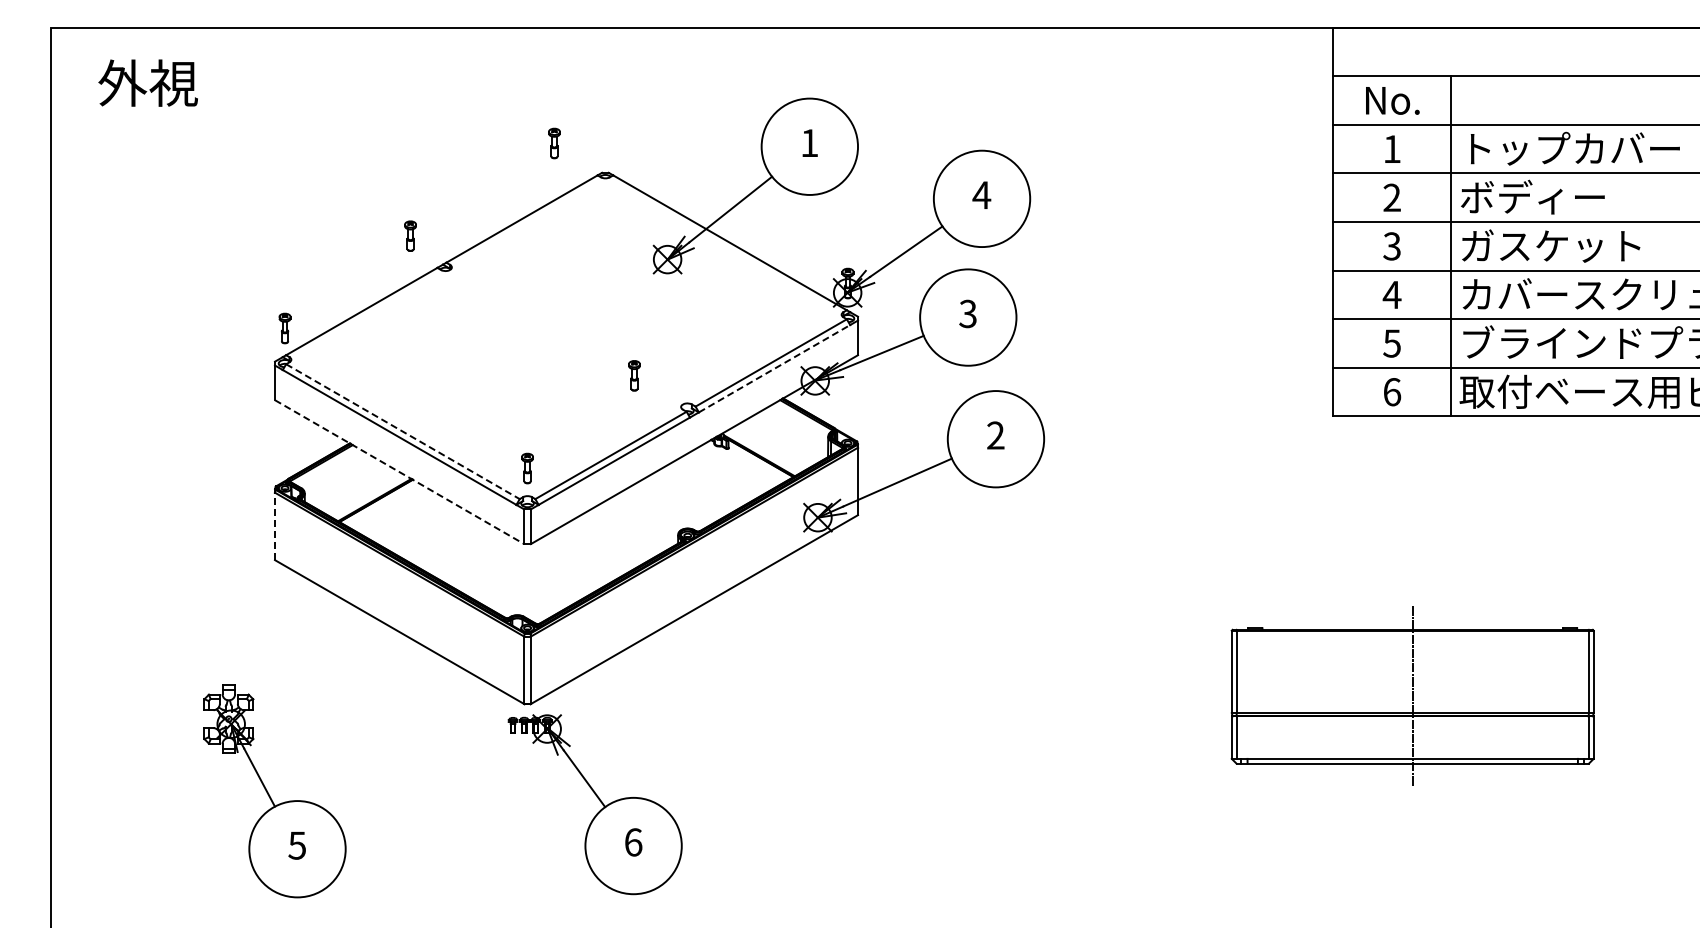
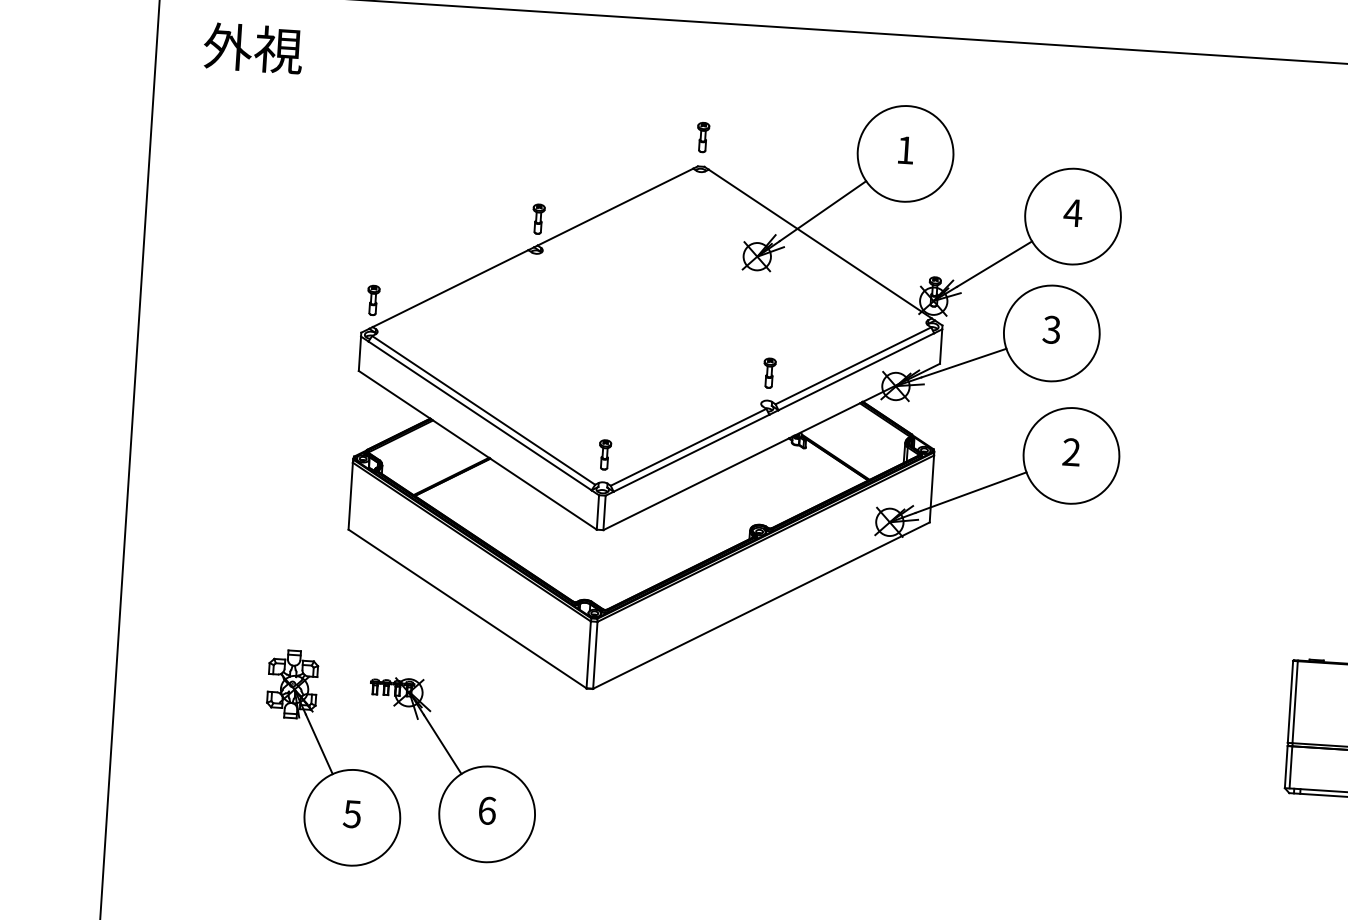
part: (554, 143) -> (703, 137), moved
part: (410, 235) -> (538, 218), moved
line: (774, 368) -> (856, 371), dashed -> solid
part: (634, 375) -> (769, 372), moved
line: (402, 431) -> (483, 410), dashed -> solid
line: (399, 472) -> (477, 450), dashed -> solid
line: (275, 526) -> (351, 496), dashed -> solid
part: (594, 804) -> (451, 770), moved

